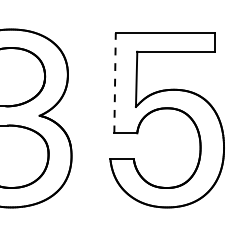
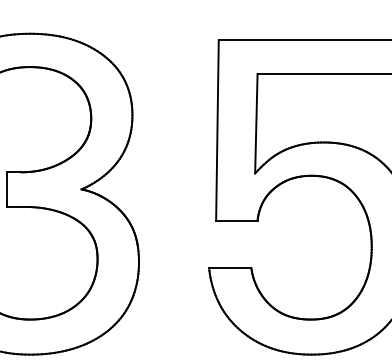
line: (115, 82) -> (218, 129), dashed -> solid

